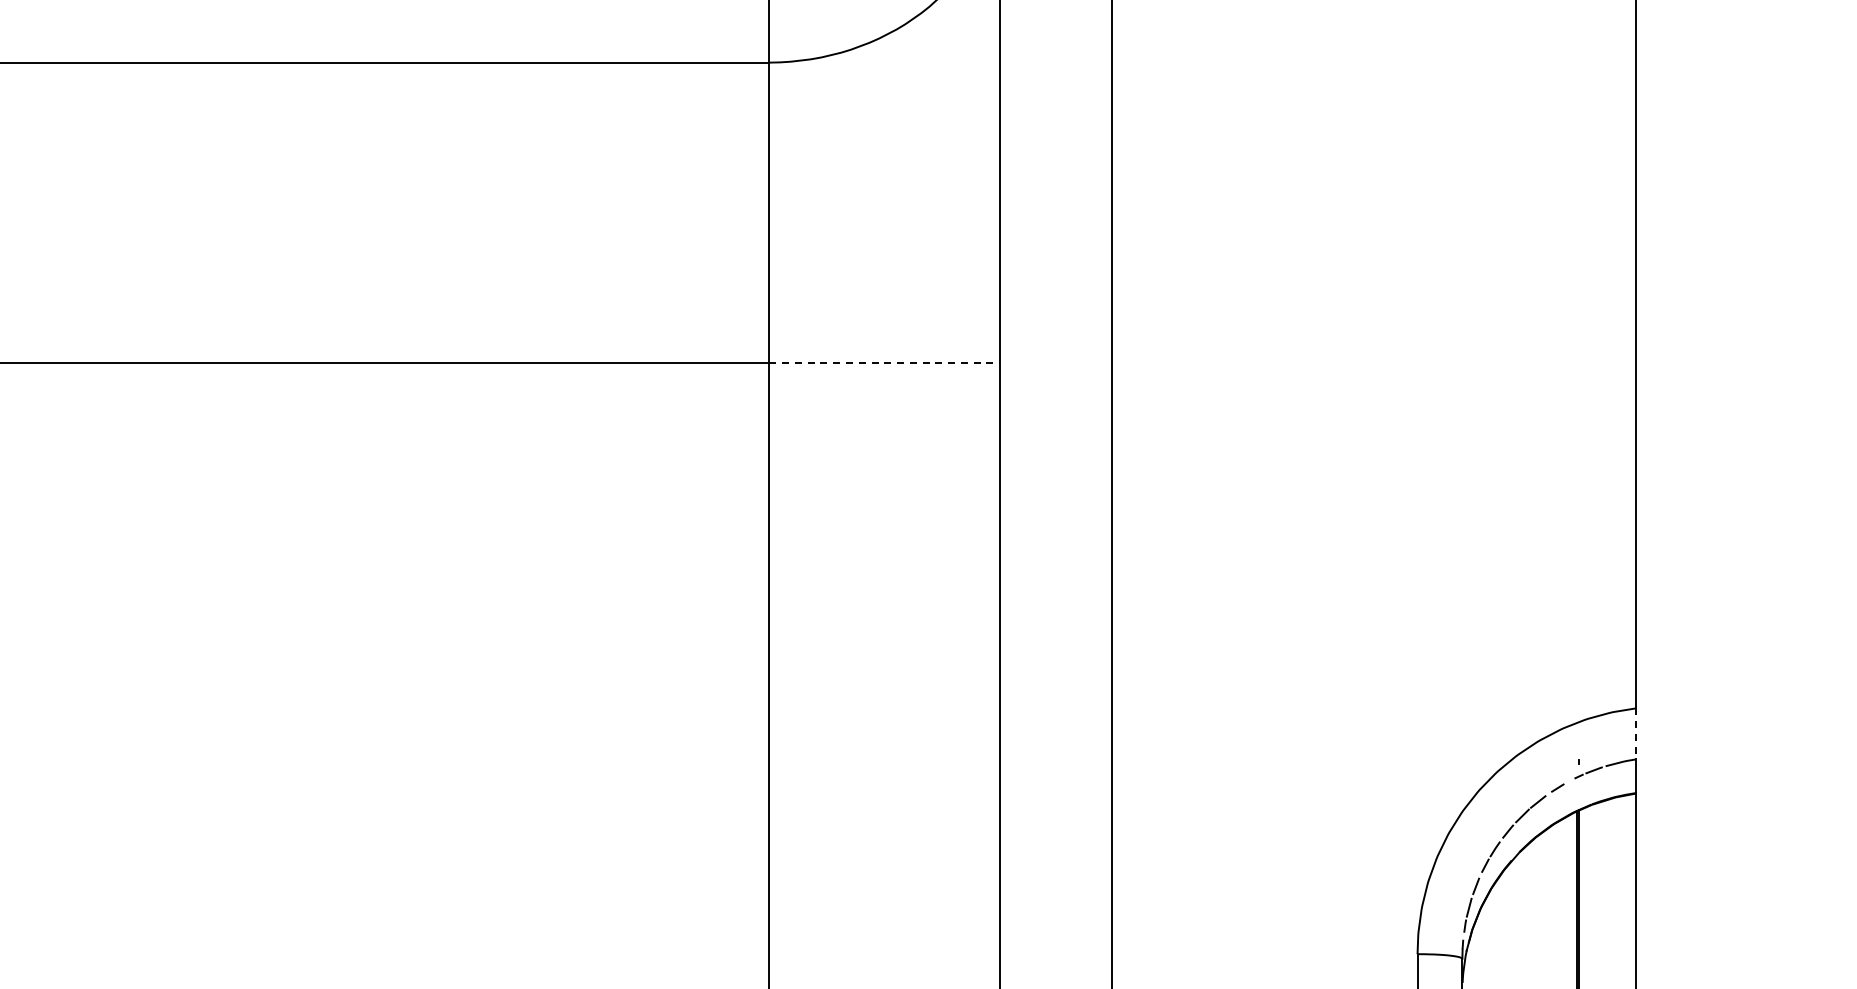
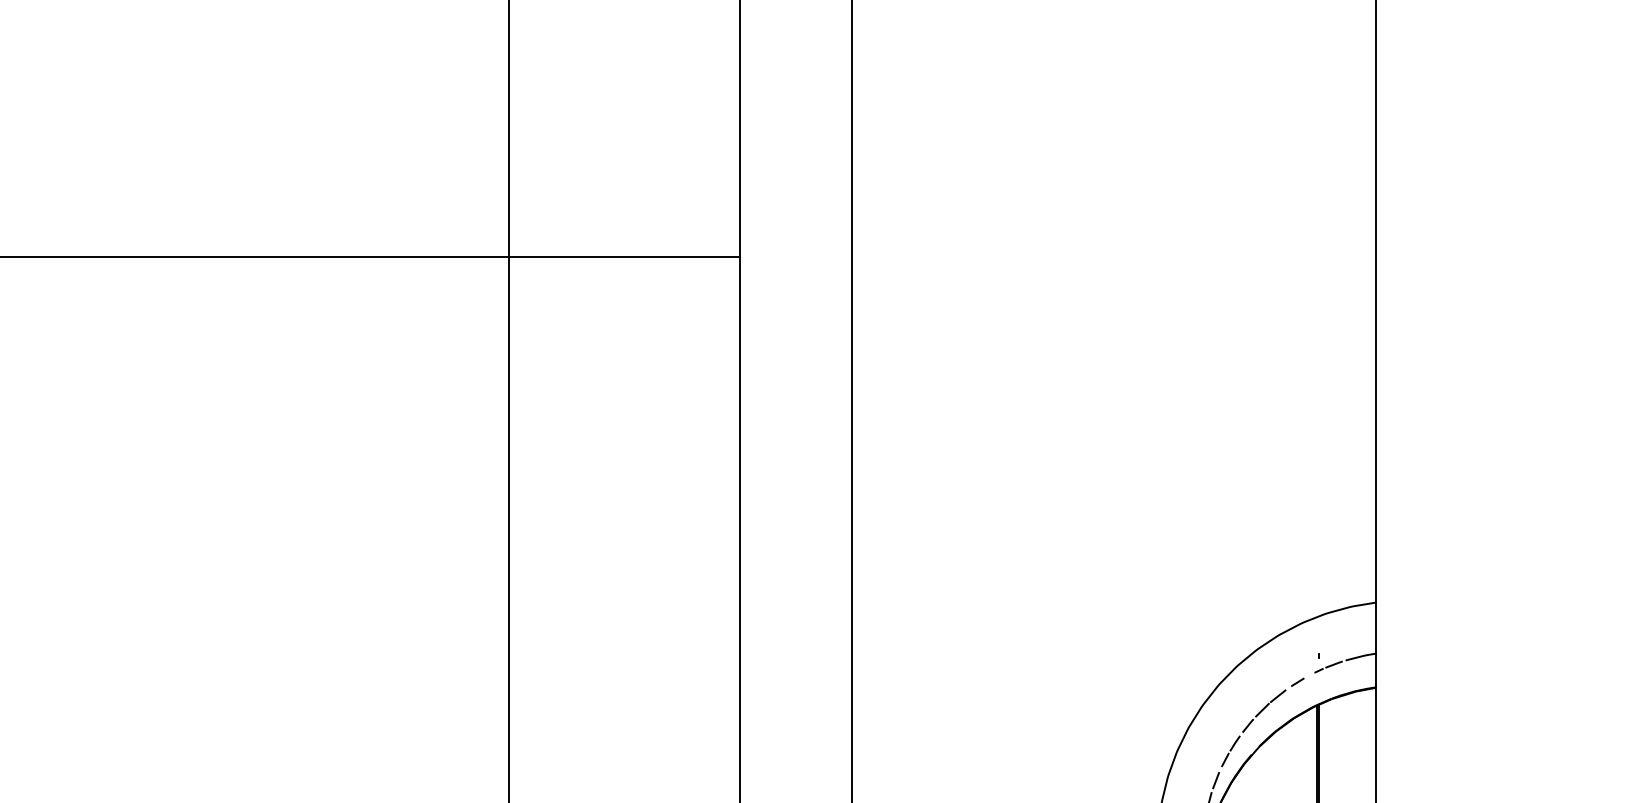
line: (884, 362) -> (624, 256), dashed -> solid
line: (1635, 734) -> (1375, 628), dashed -> solid

